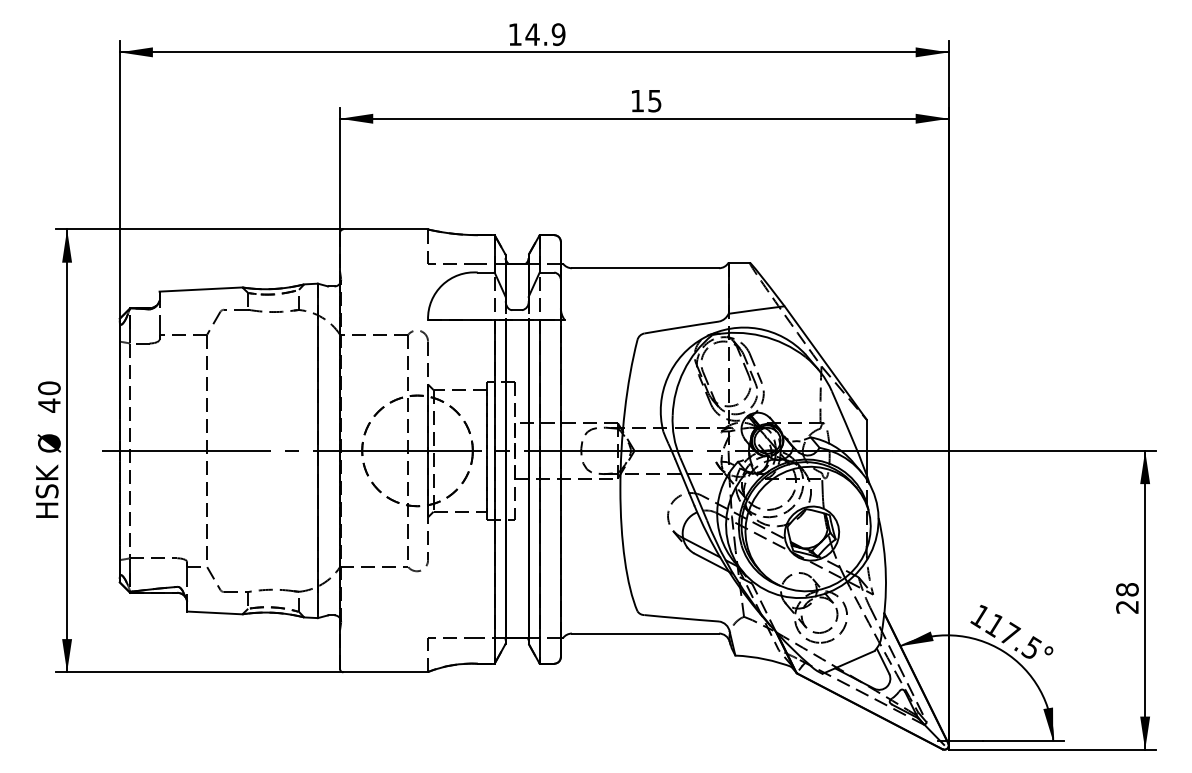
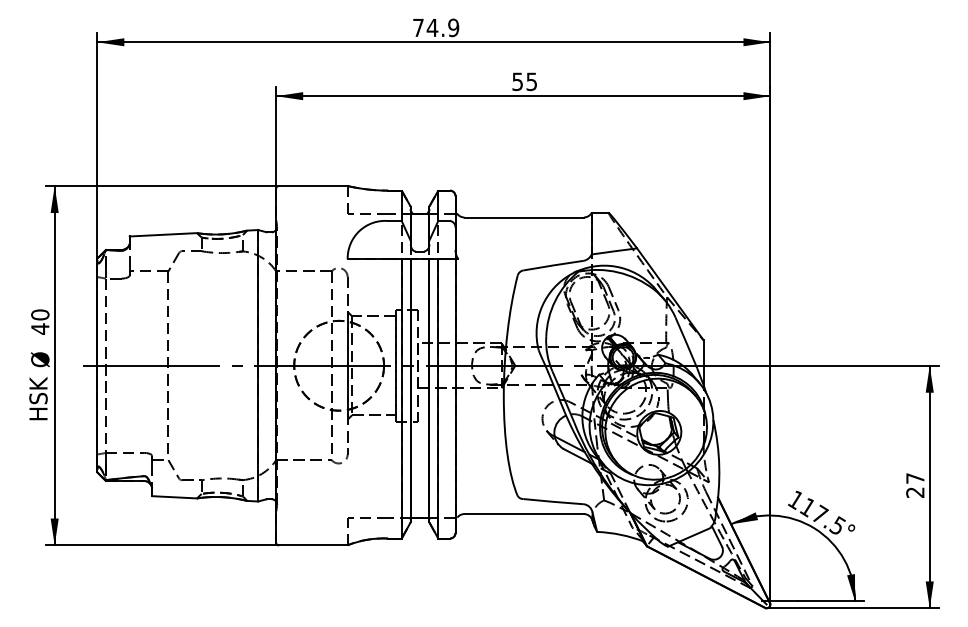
text: (514, 34) -> (417, 27), 14.9 -> 74.9
text: (637, 101) -> (517, 82), 15 -> 55
text: (1127, 589) -> (915, 478), 28 -> 27

